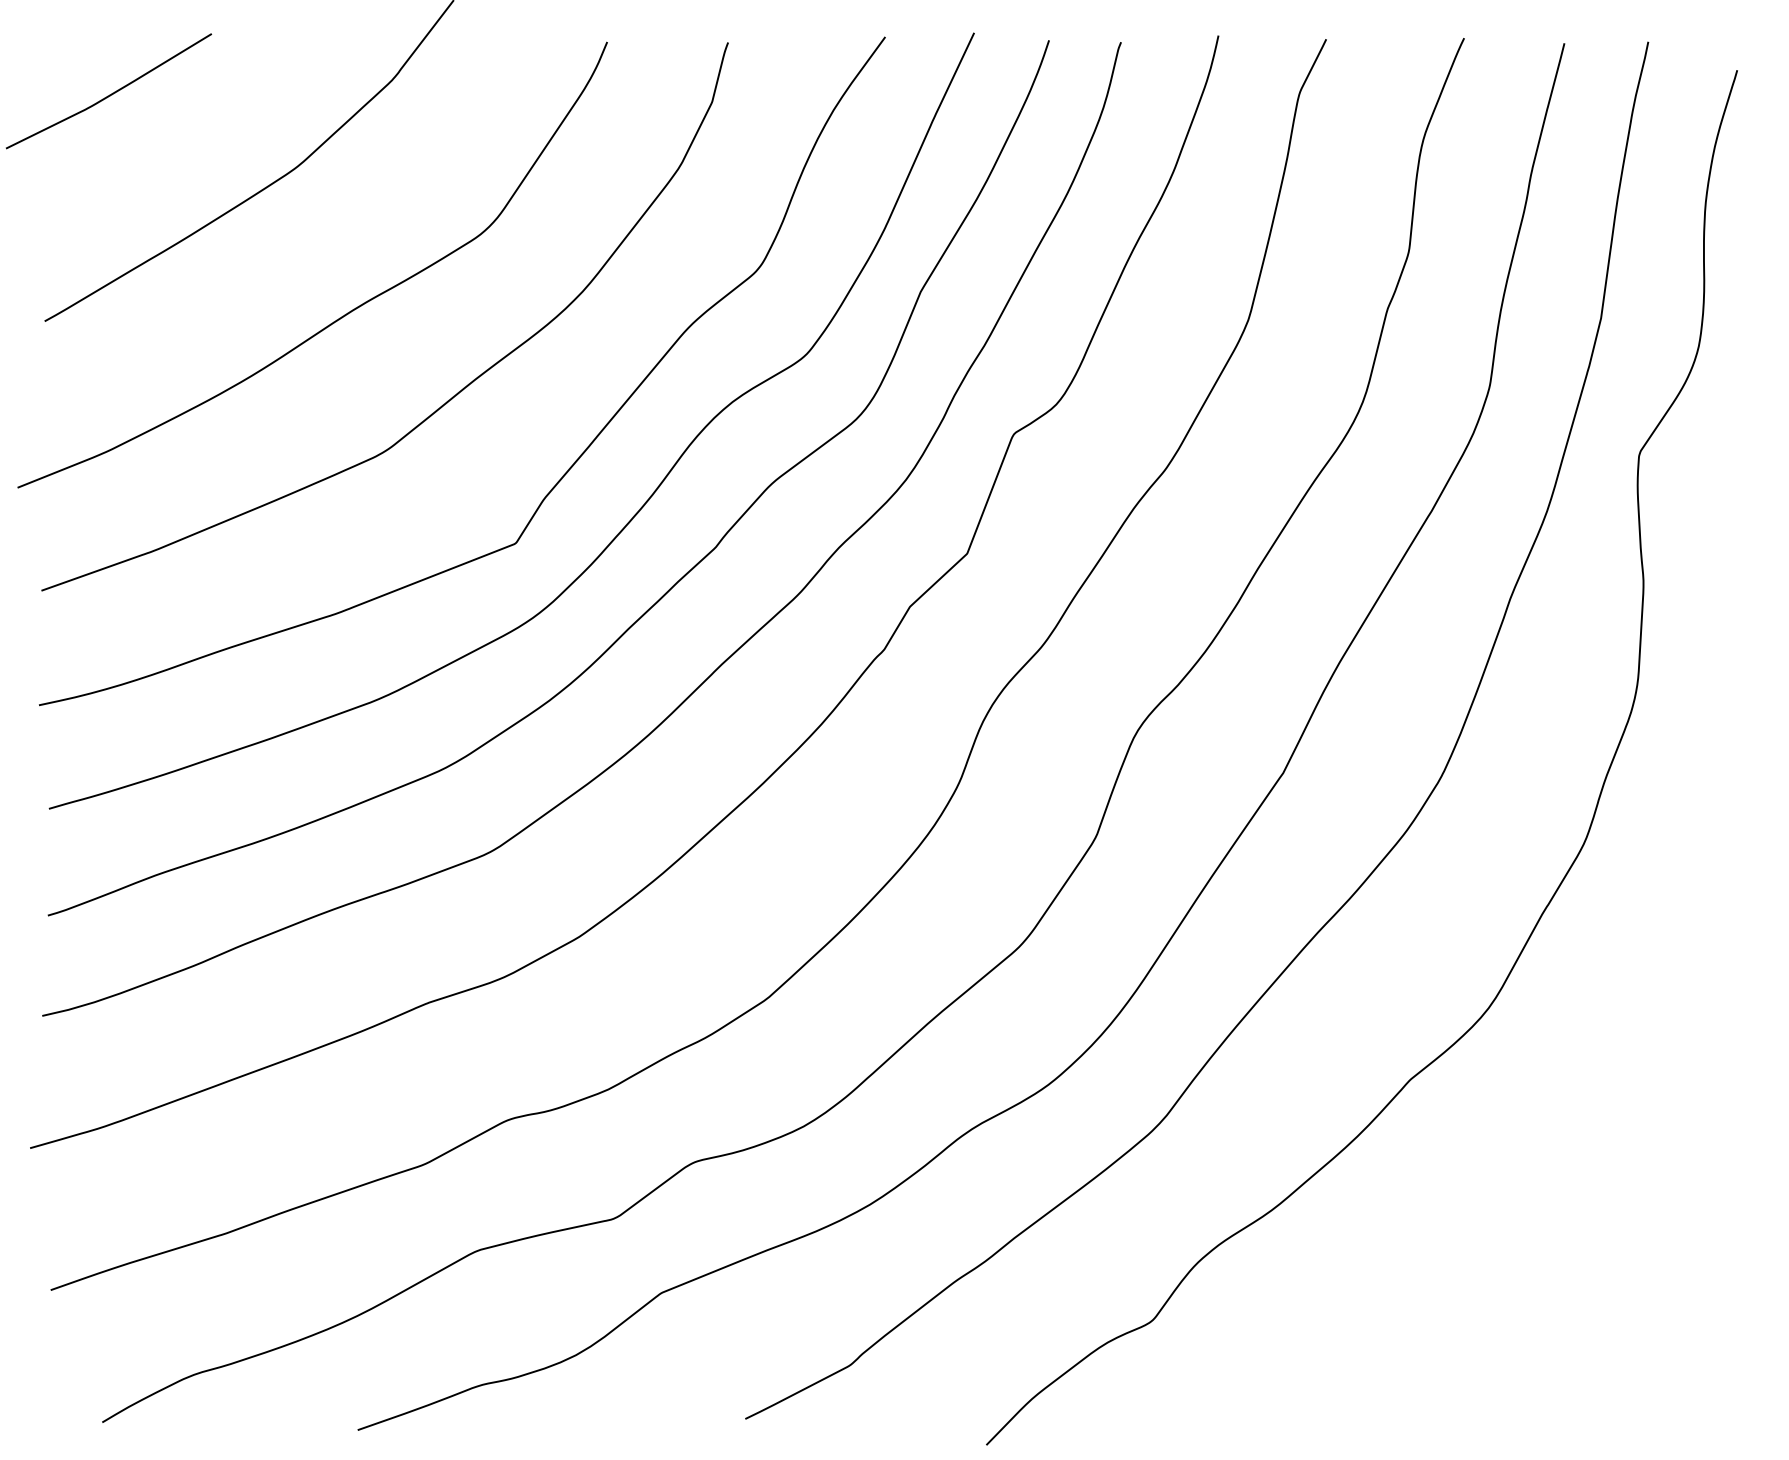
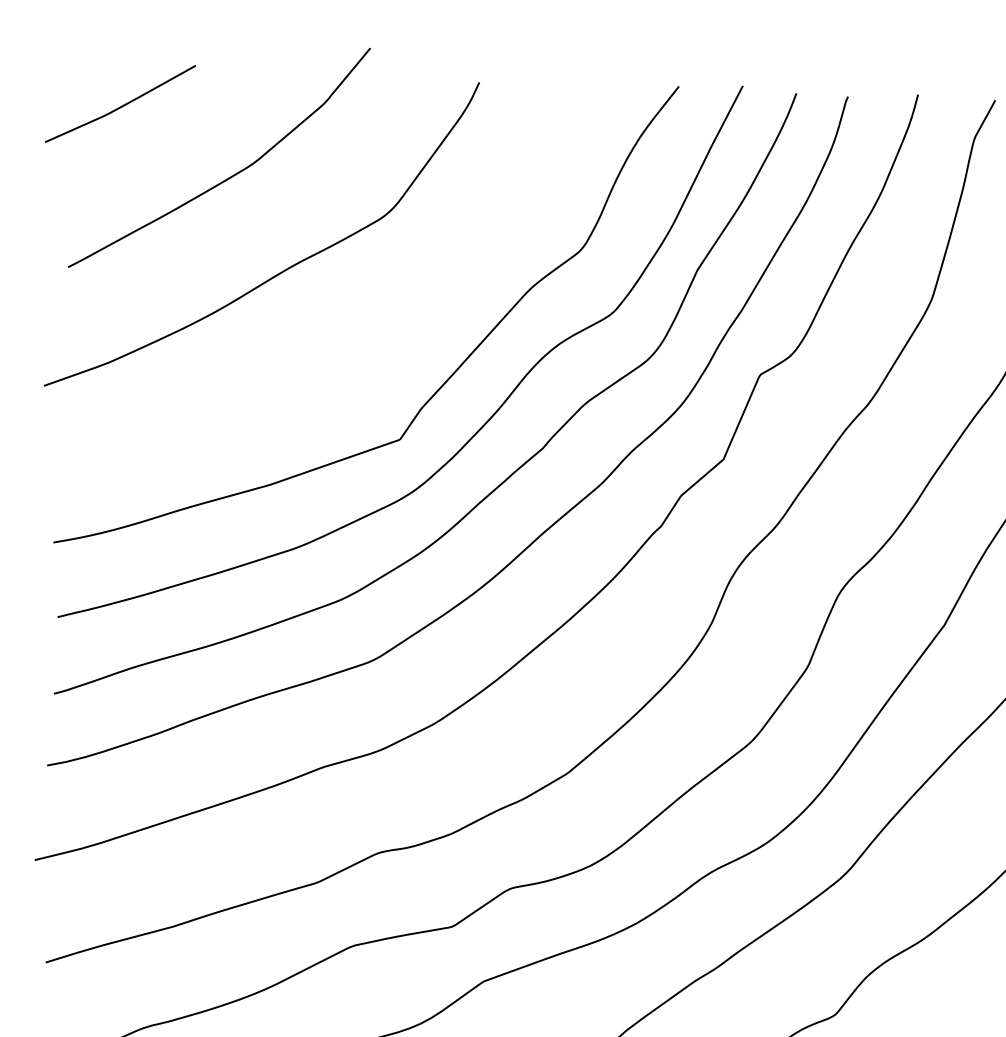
curve: (453, 395) -> (359, 331), removed

